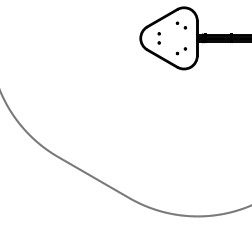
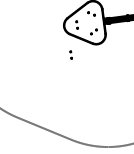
part: (144, 79) -> (70, 55), added

